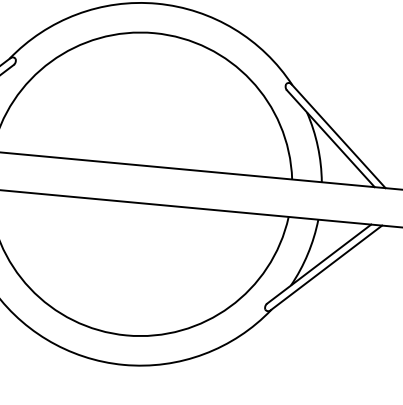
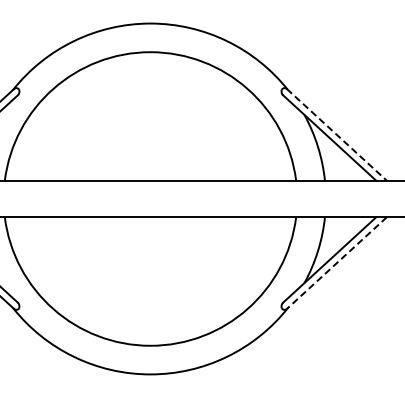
line: (338, 135) -> (336, 134), solid -> dashed
line: (325, 268) -> (336, 263), solid -> dashed

